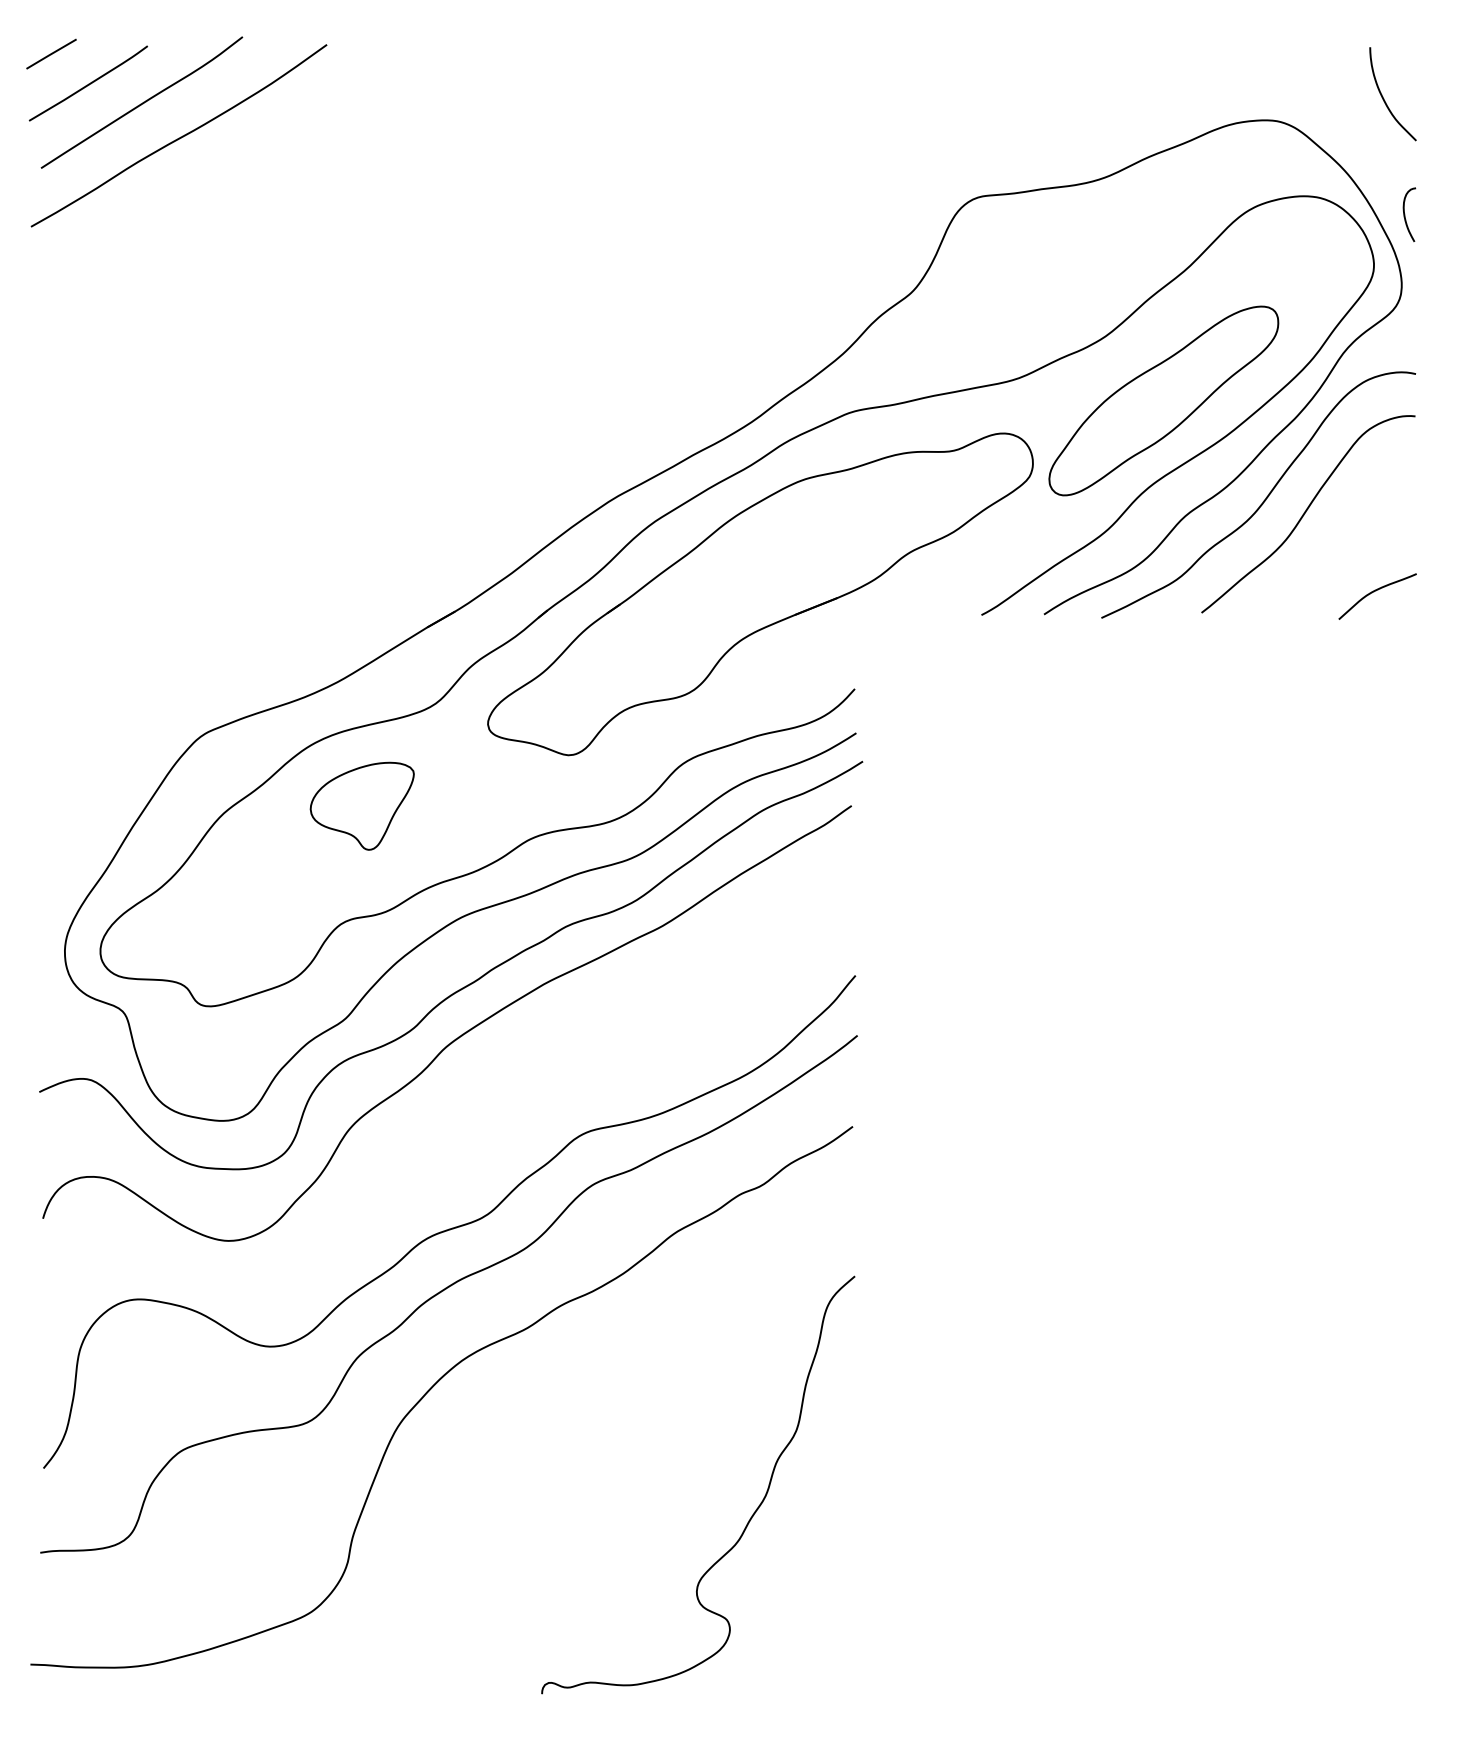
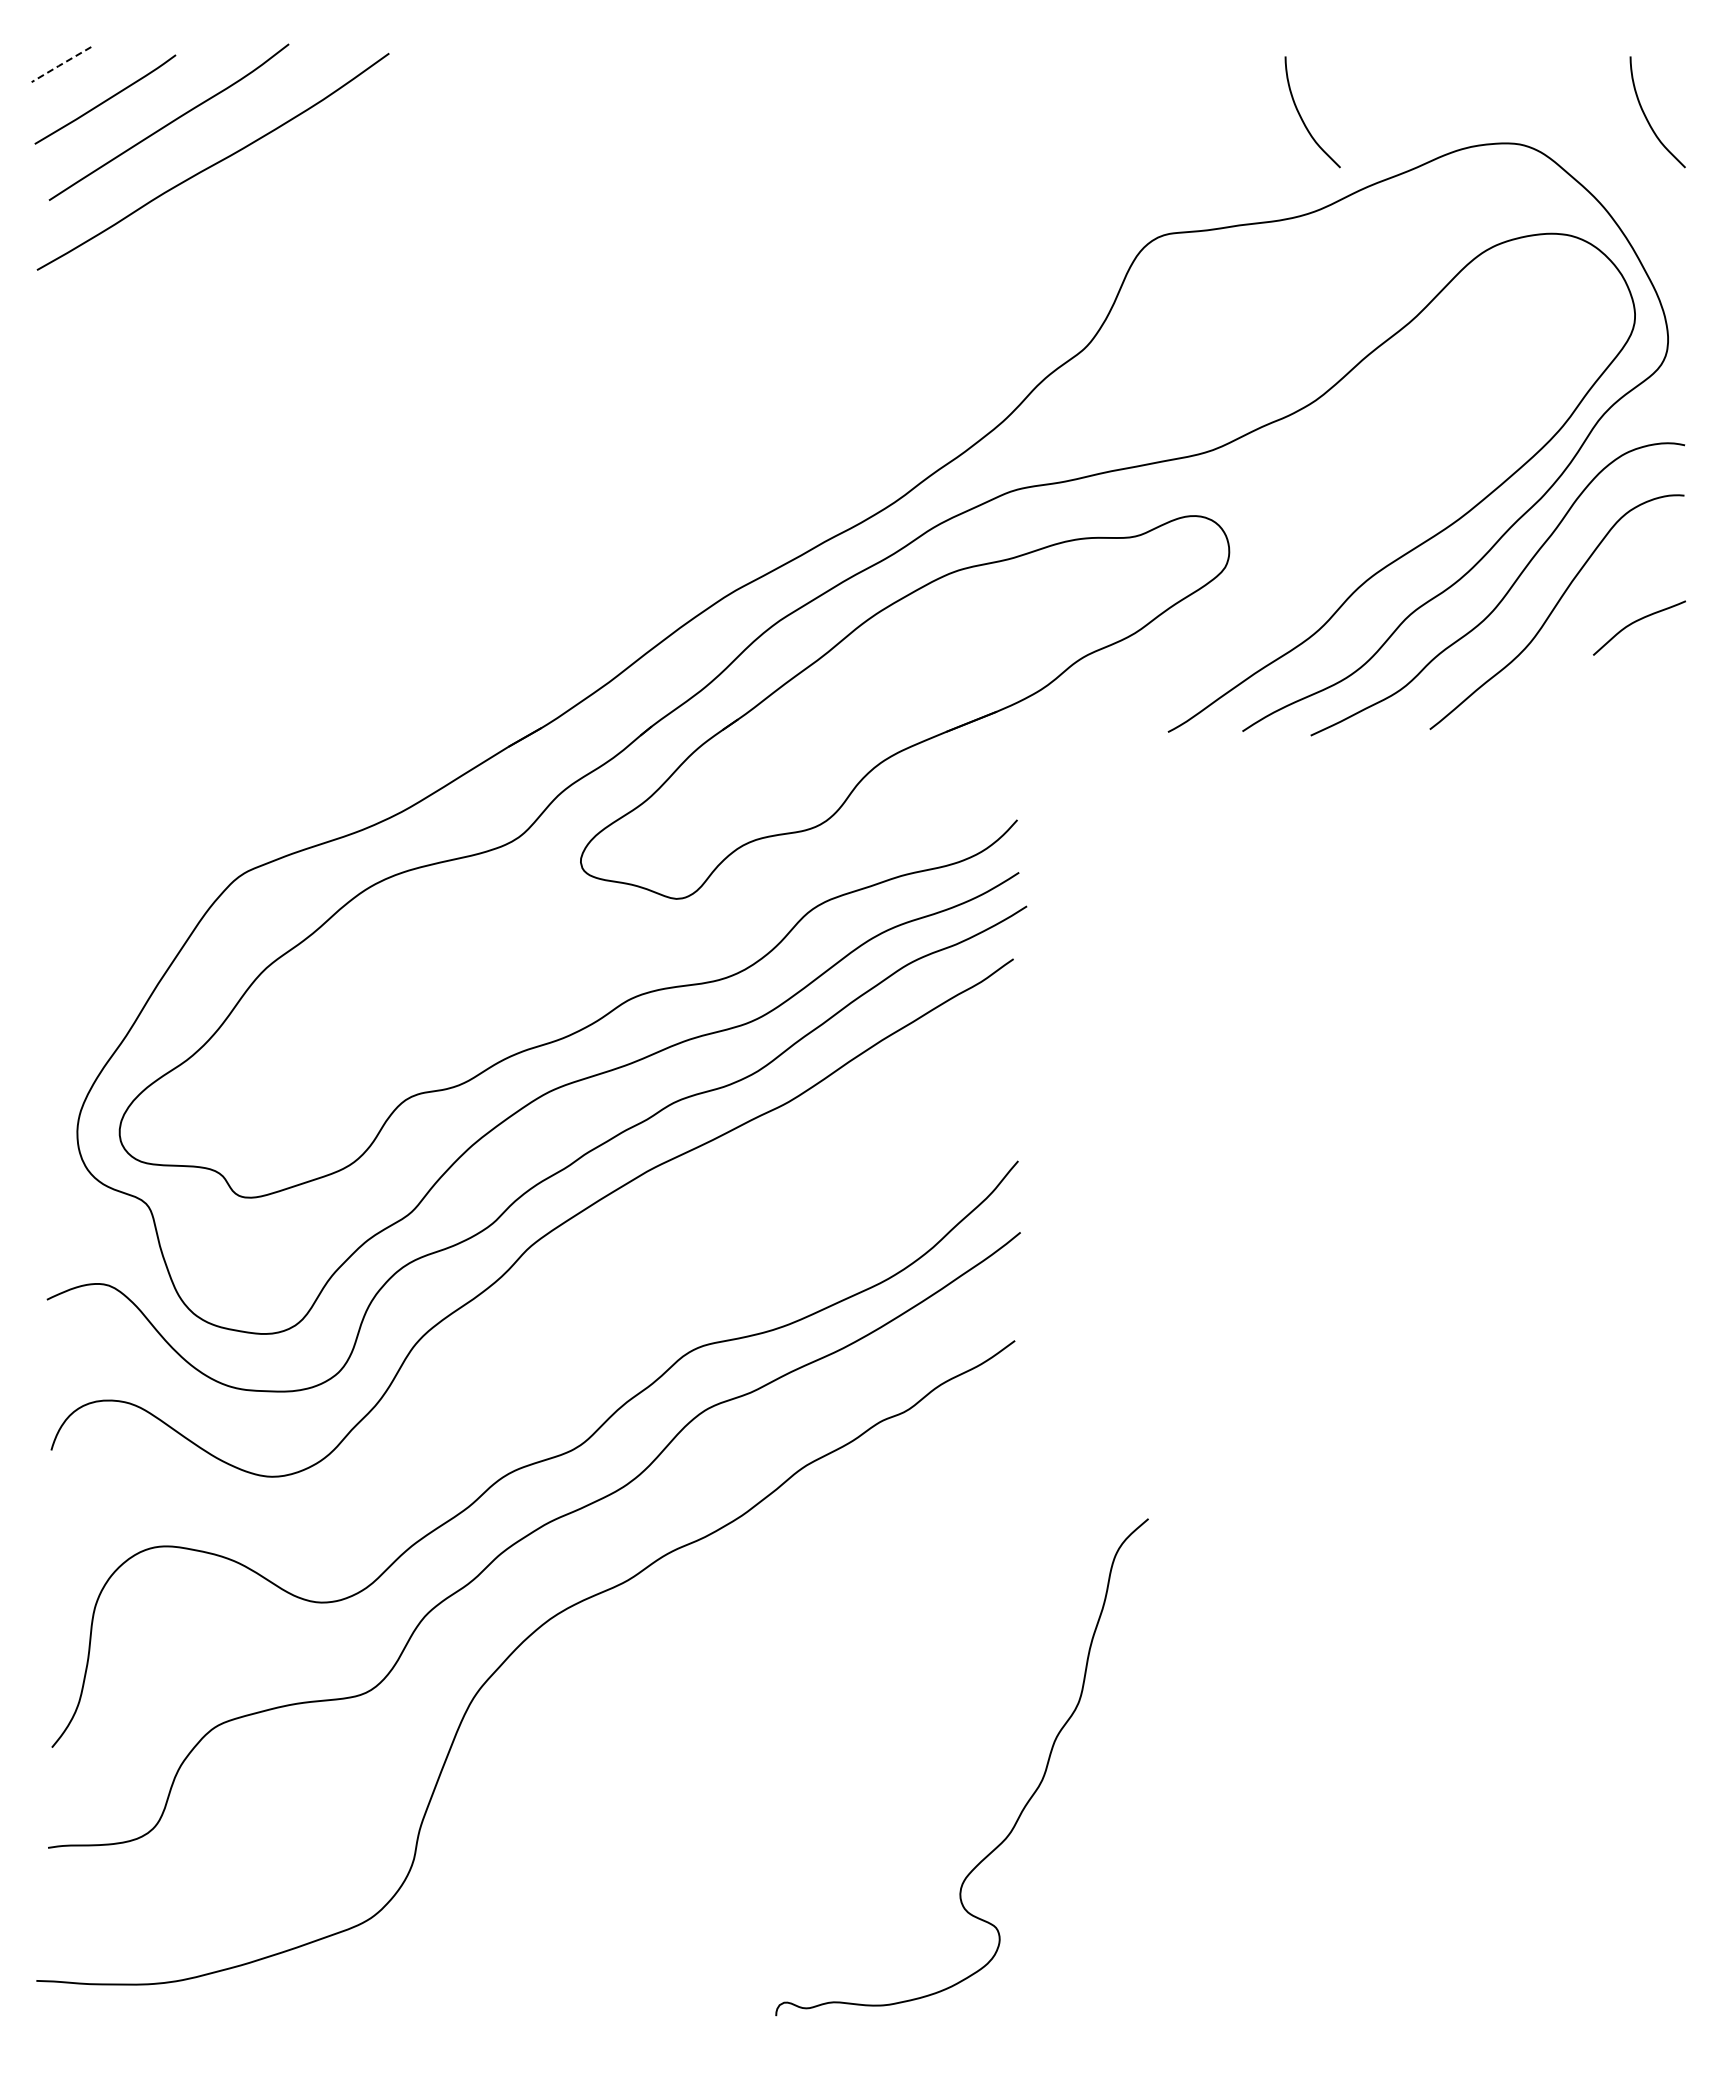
line: (50, 54) -> (60, 65), solid -> dashed
curve: (1094, 99) -> (1302, 118), added
curve: (1405, 215) -> (1672, 256), removed
part: (1164, 401) -> (1385, 477), removed
curve: (1375, 591) -> (1636, 622), moved
part: (362, 806) -> (431, 959), removed
curve: (749, 1519) -> (1022, 1808), moved

